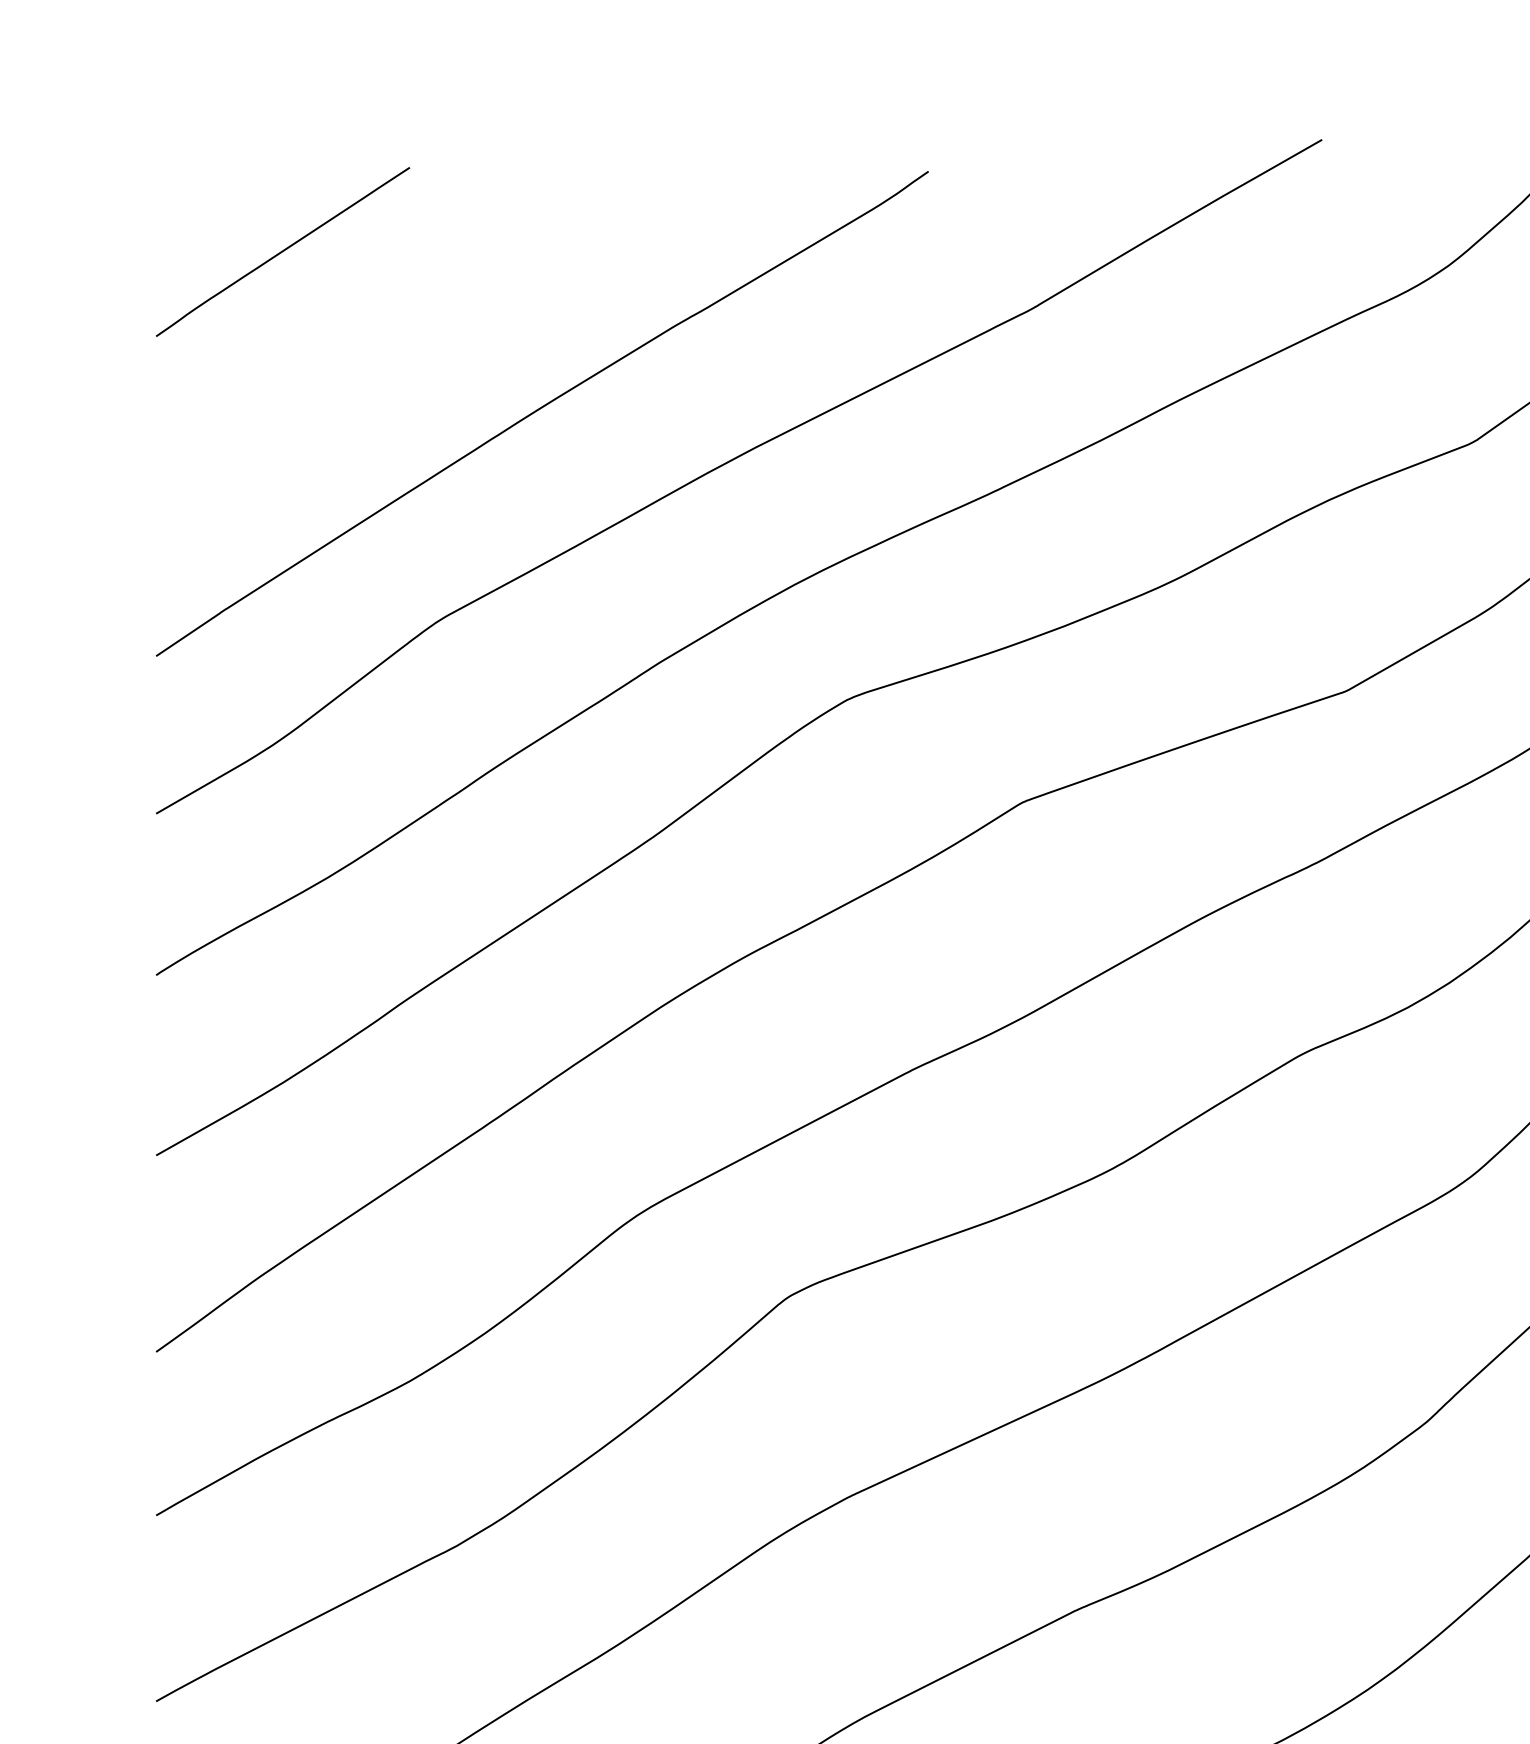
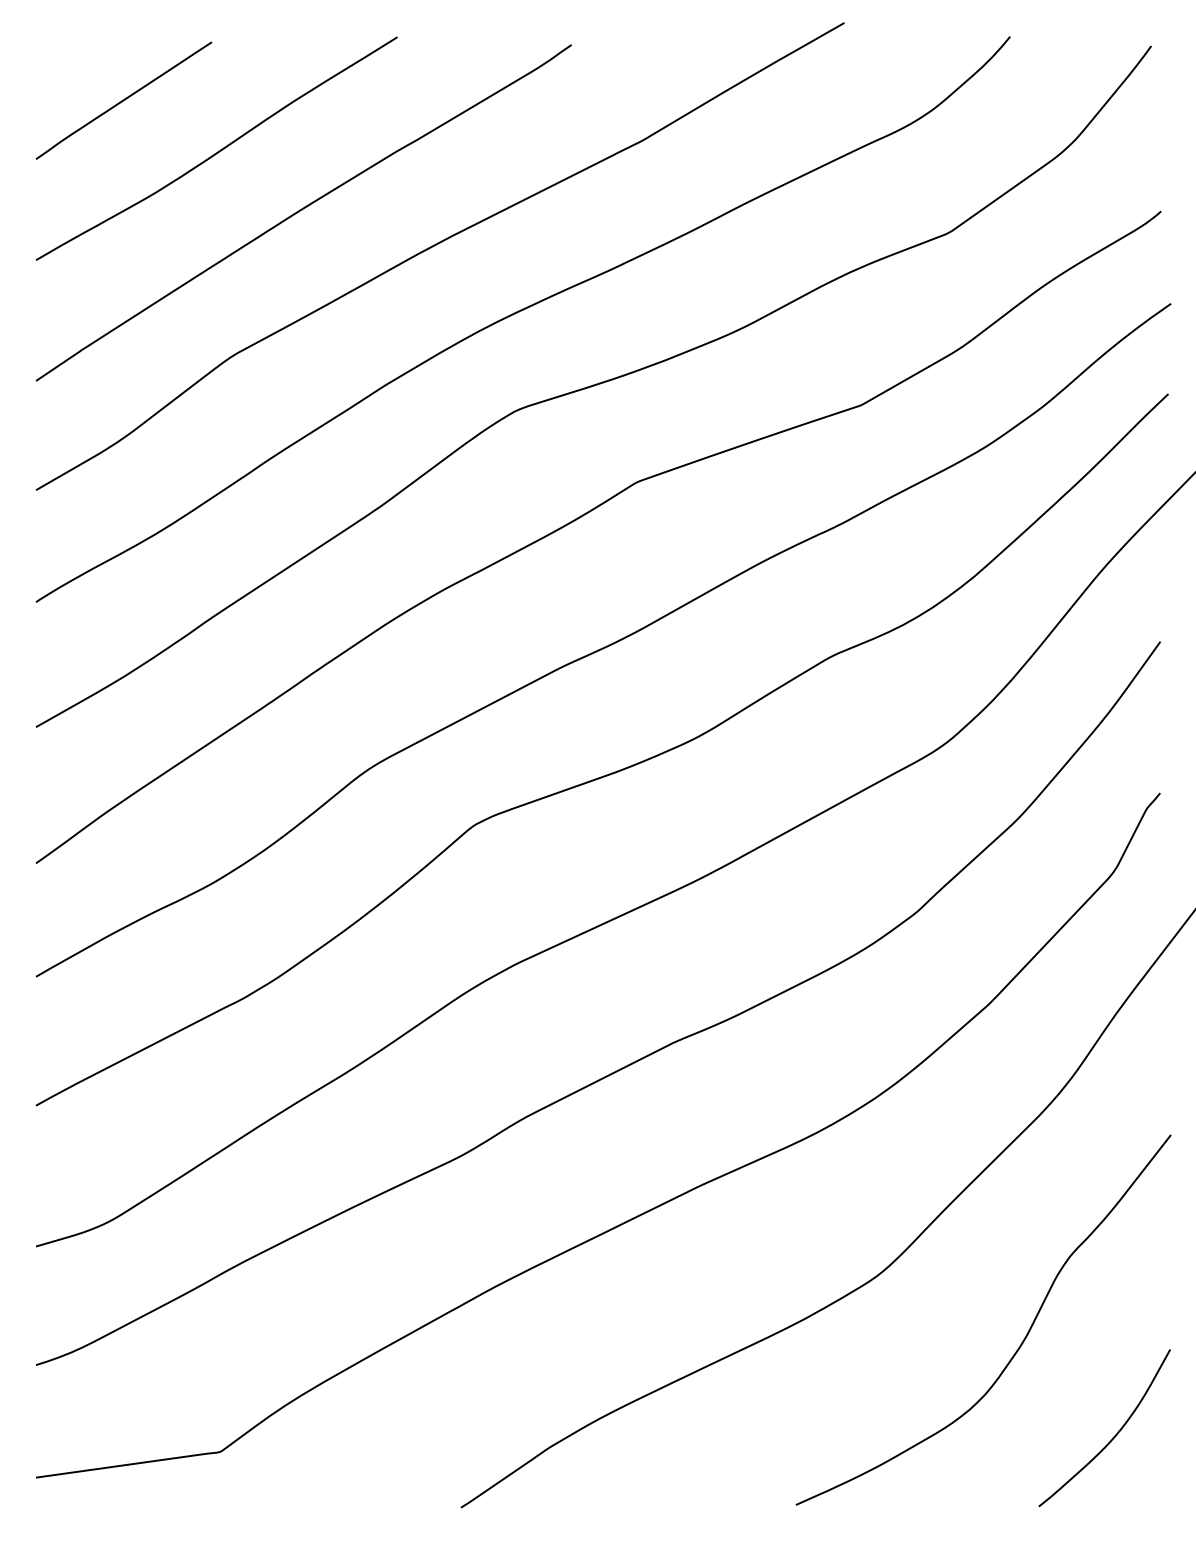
curve: (417, 325) -> (217, 151), added

